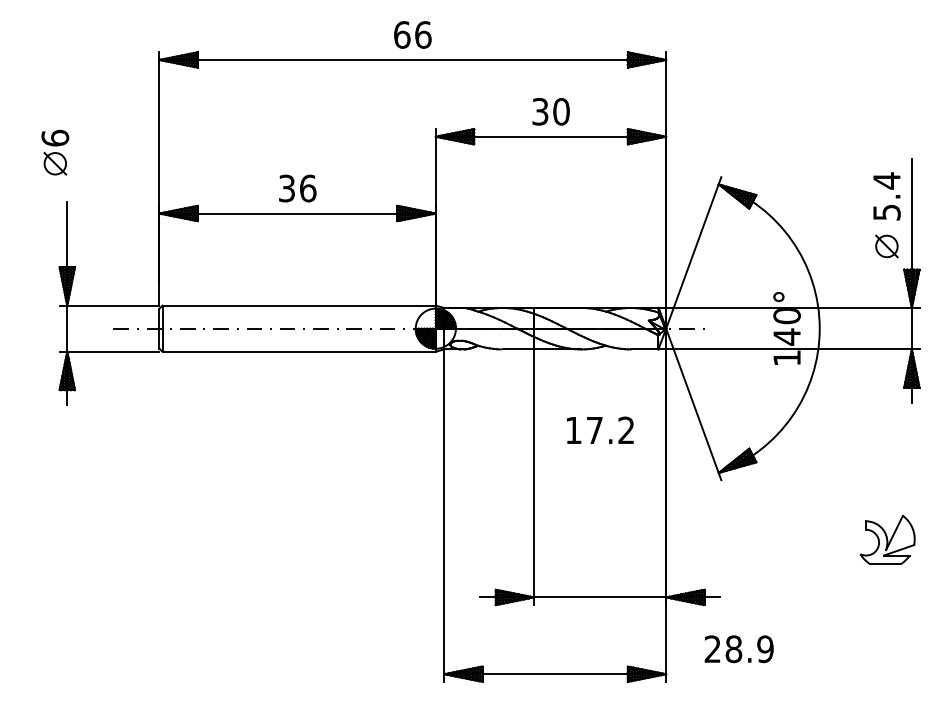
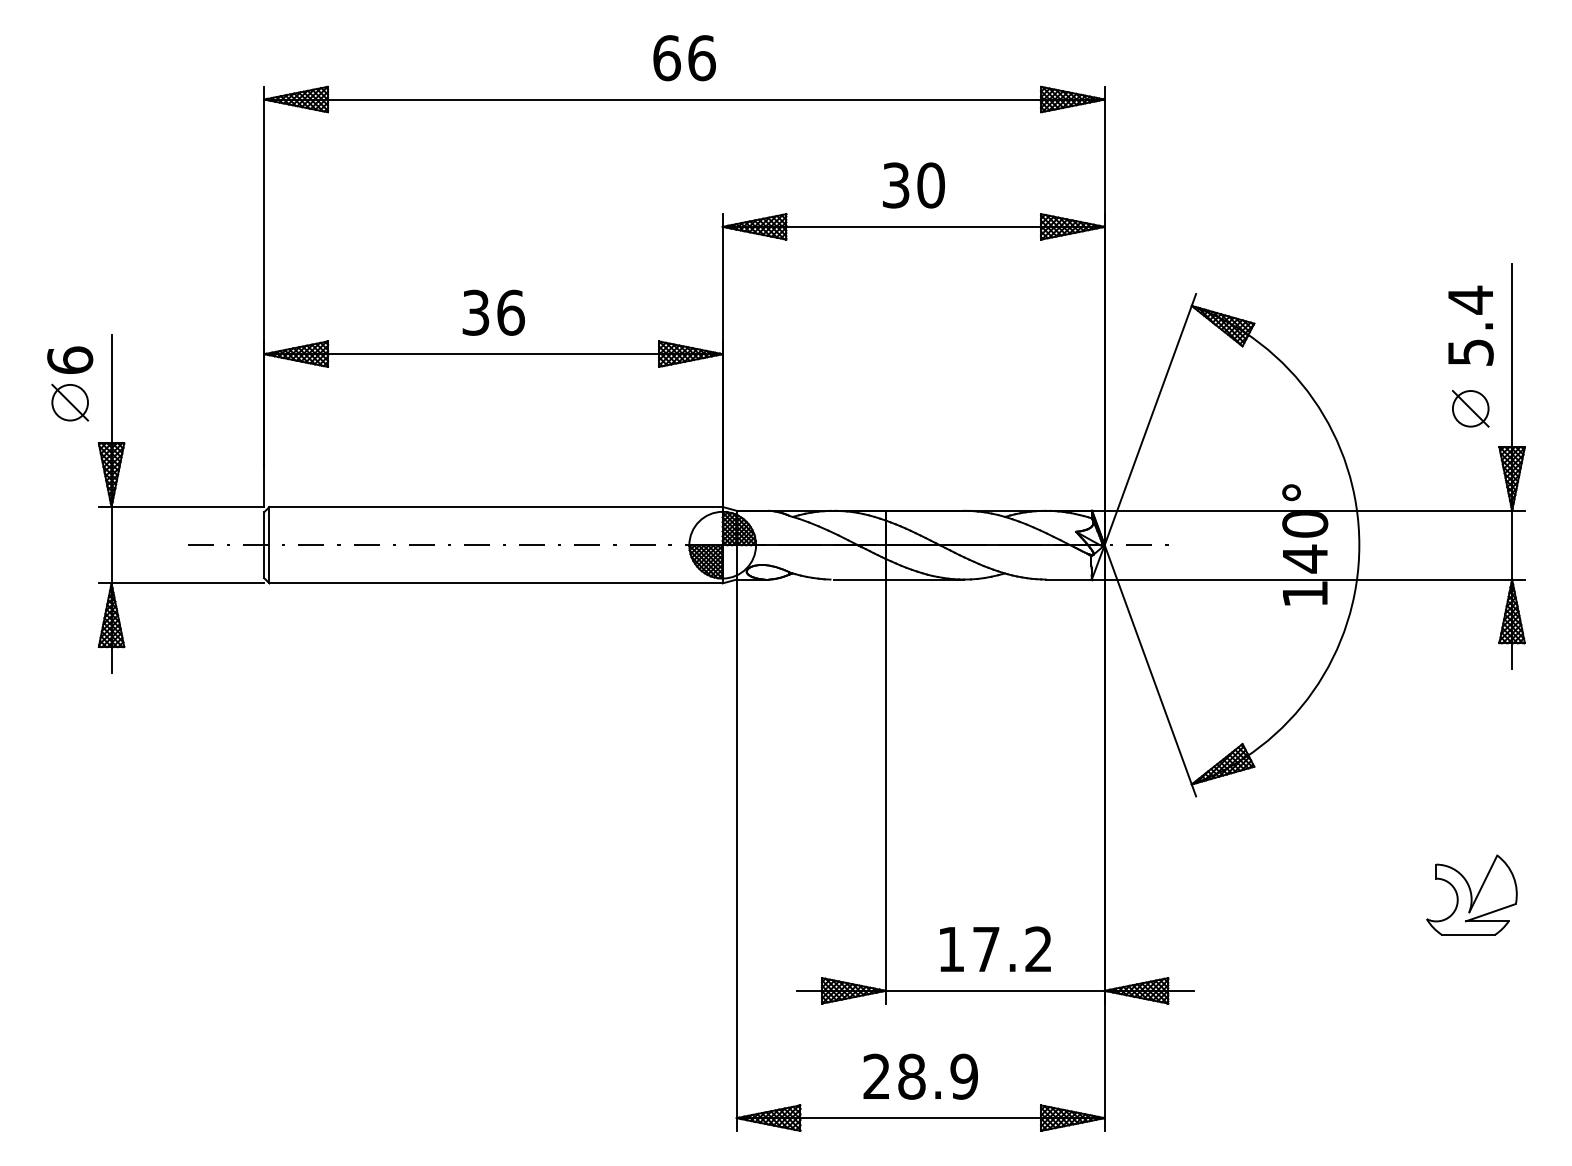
part: (55, 152) -> (70, 384), moved
text: (600, 429) -> (995, 947), moved
text: (738, 649) -> (919, 1077), moved

